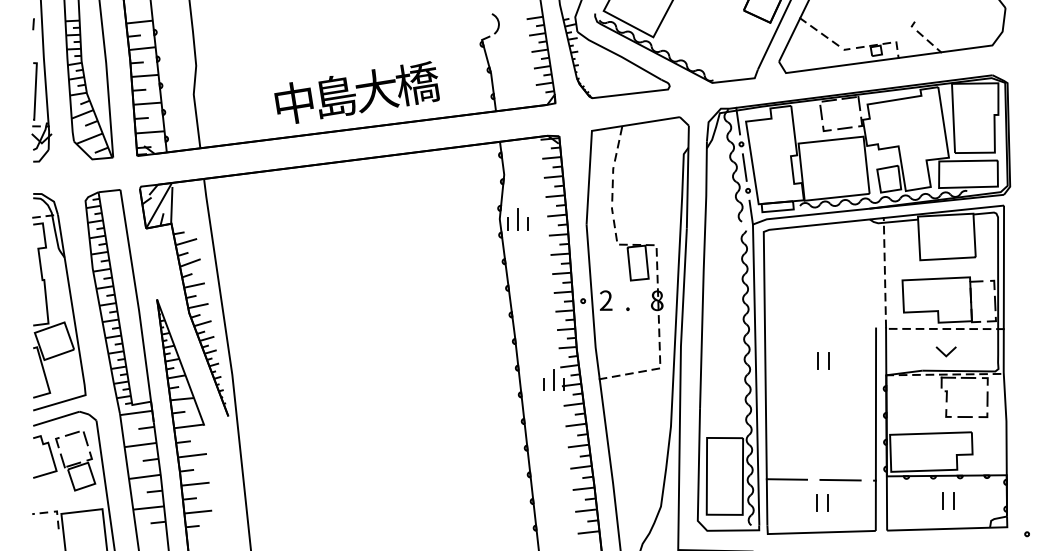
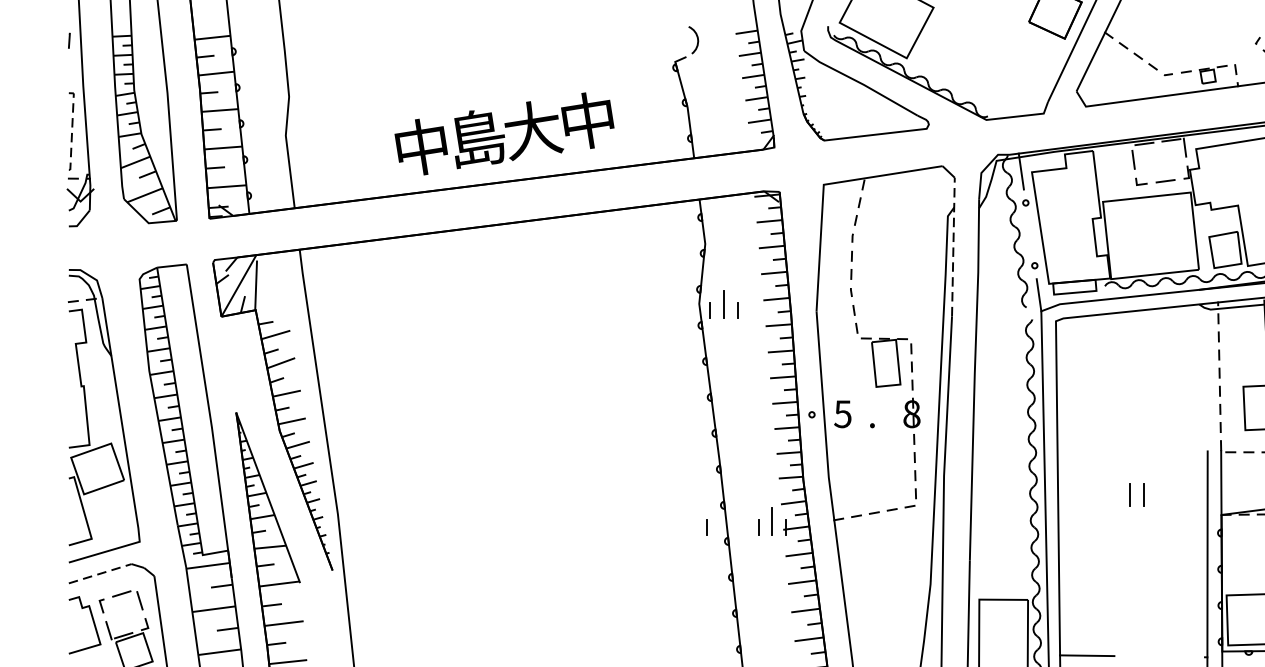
text: (417, 83) -> (588, 120), 橋 -> 中
line: (35, 91) -> (71, 131), solid -> dashed
line: (744, 167) -> (1029, 234), removed
line: (687, 176) -> (952, 246), solid -> dashed
text: (605, 300) -> (842, 413), 2 -> 5
line: (505, 384) -> (706, 527), added
line: (56, 418) -> (100, 573), solid -> dashed
line: (840, 479) -> (1159, 655), removed

